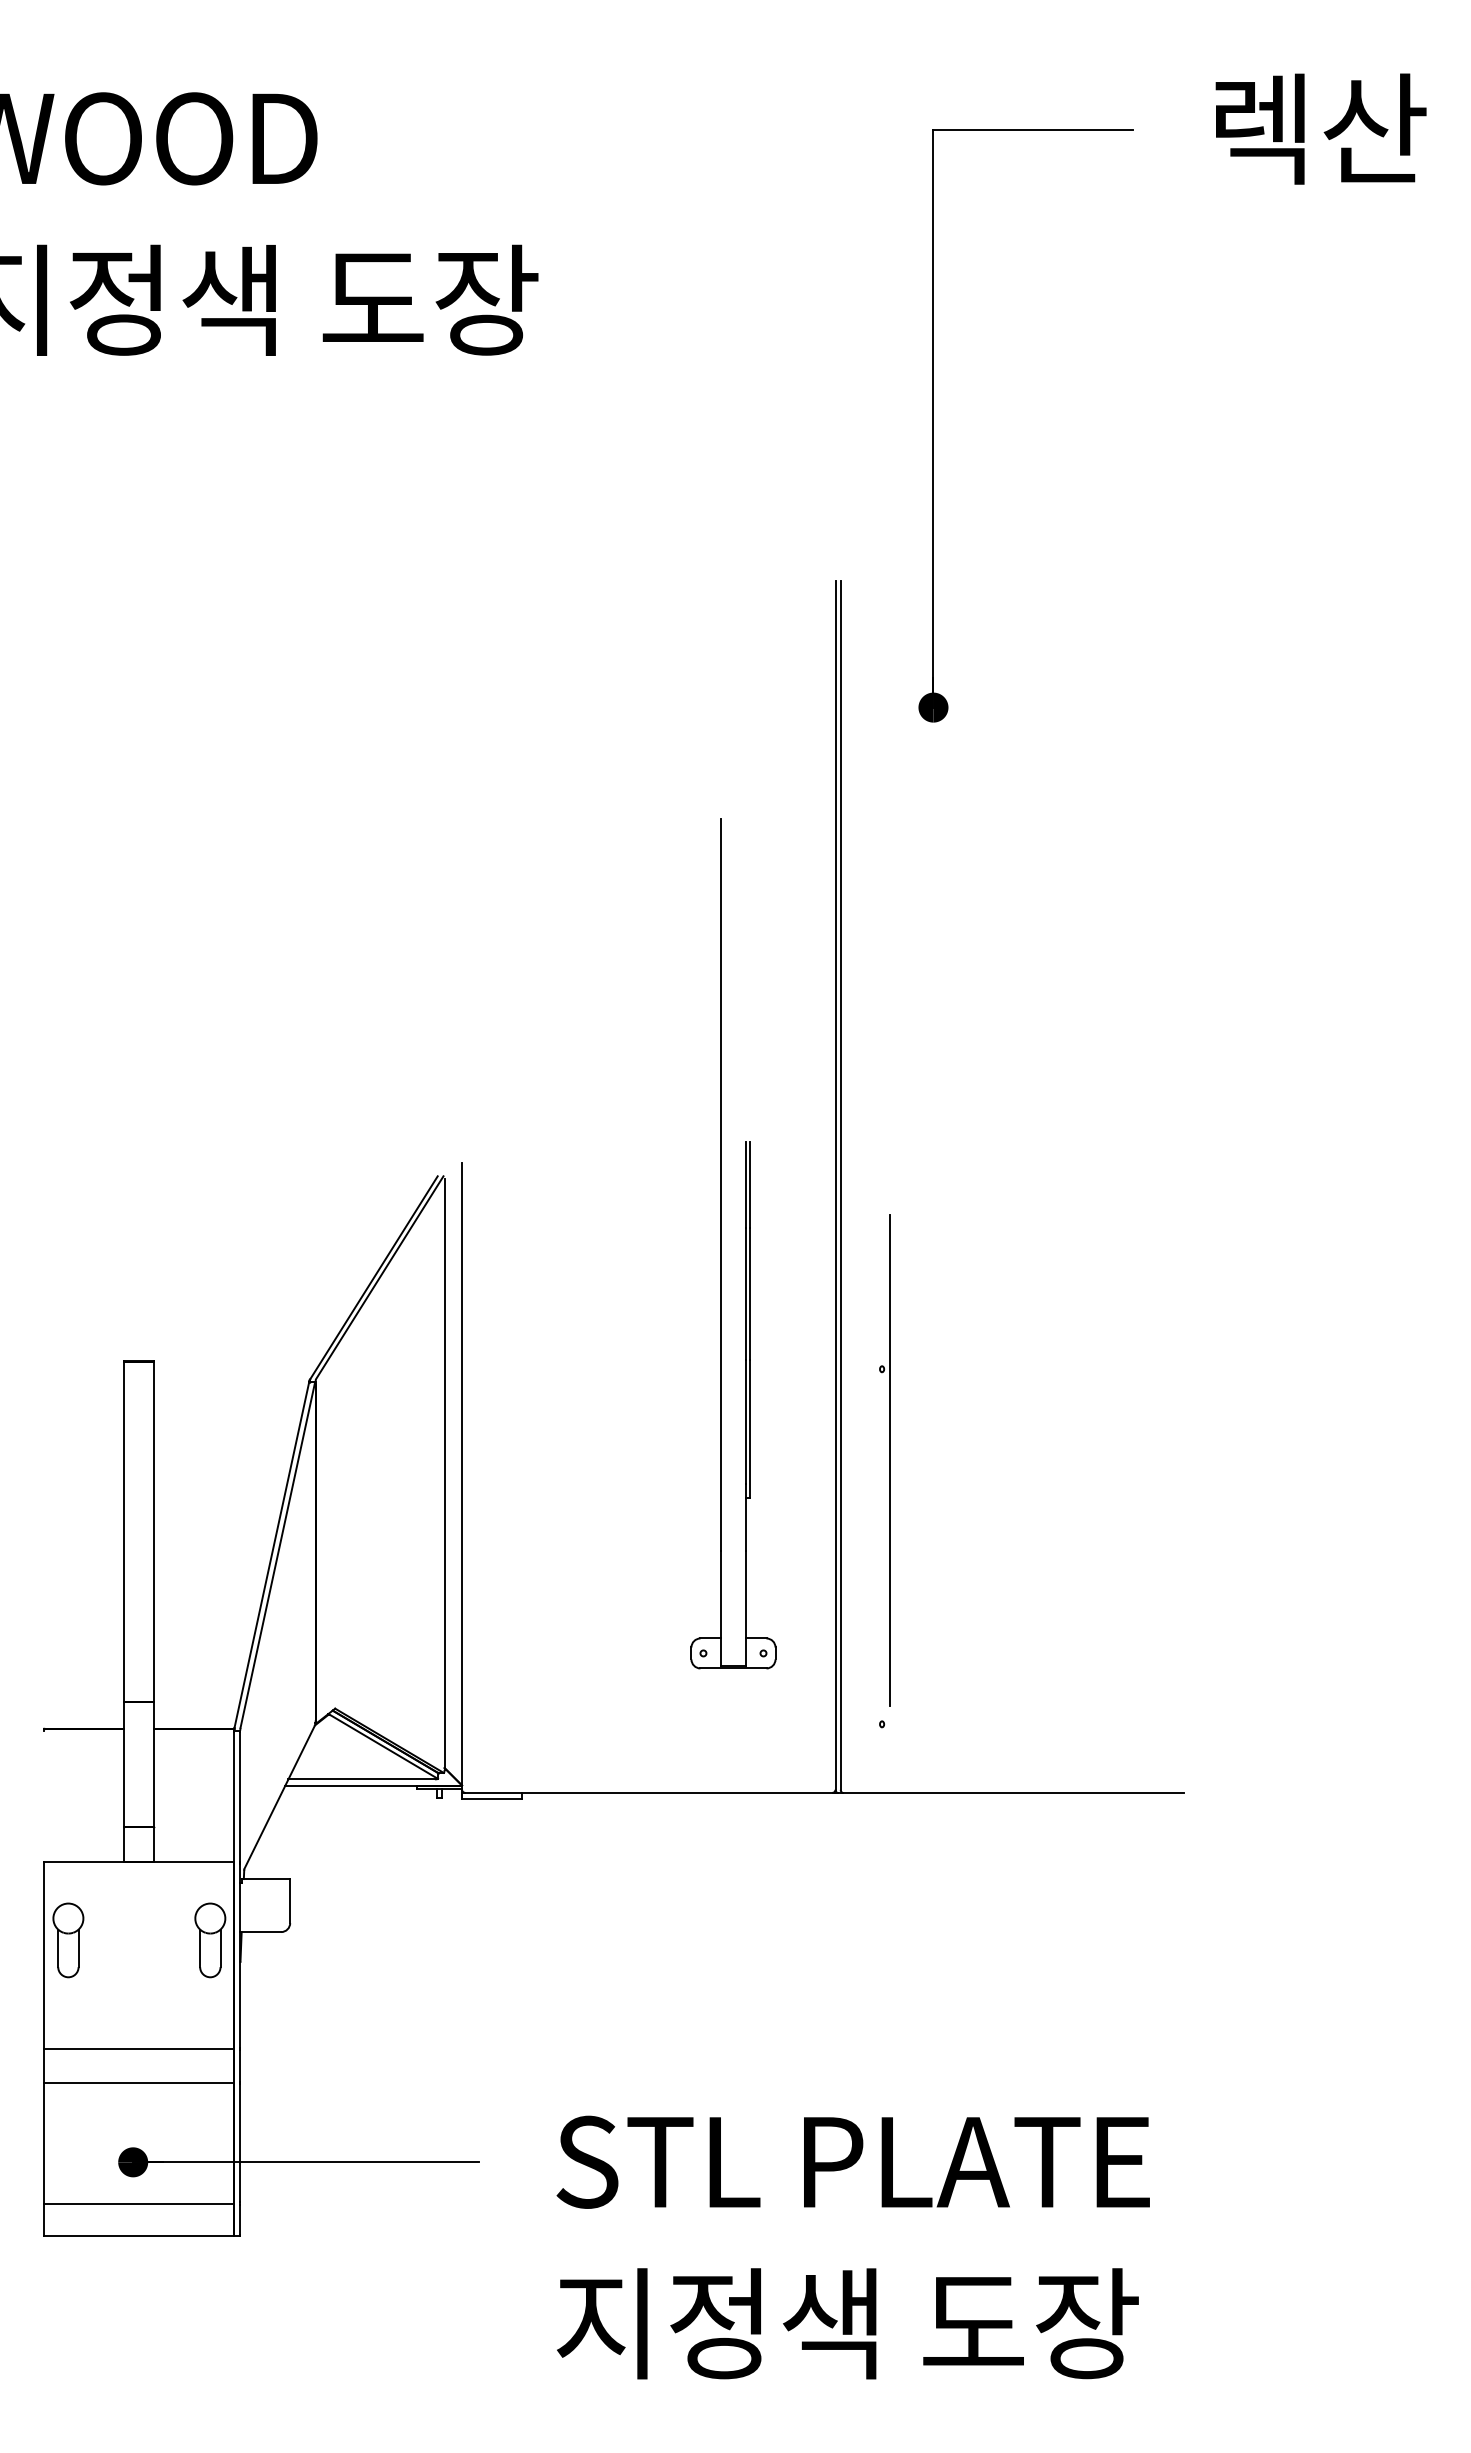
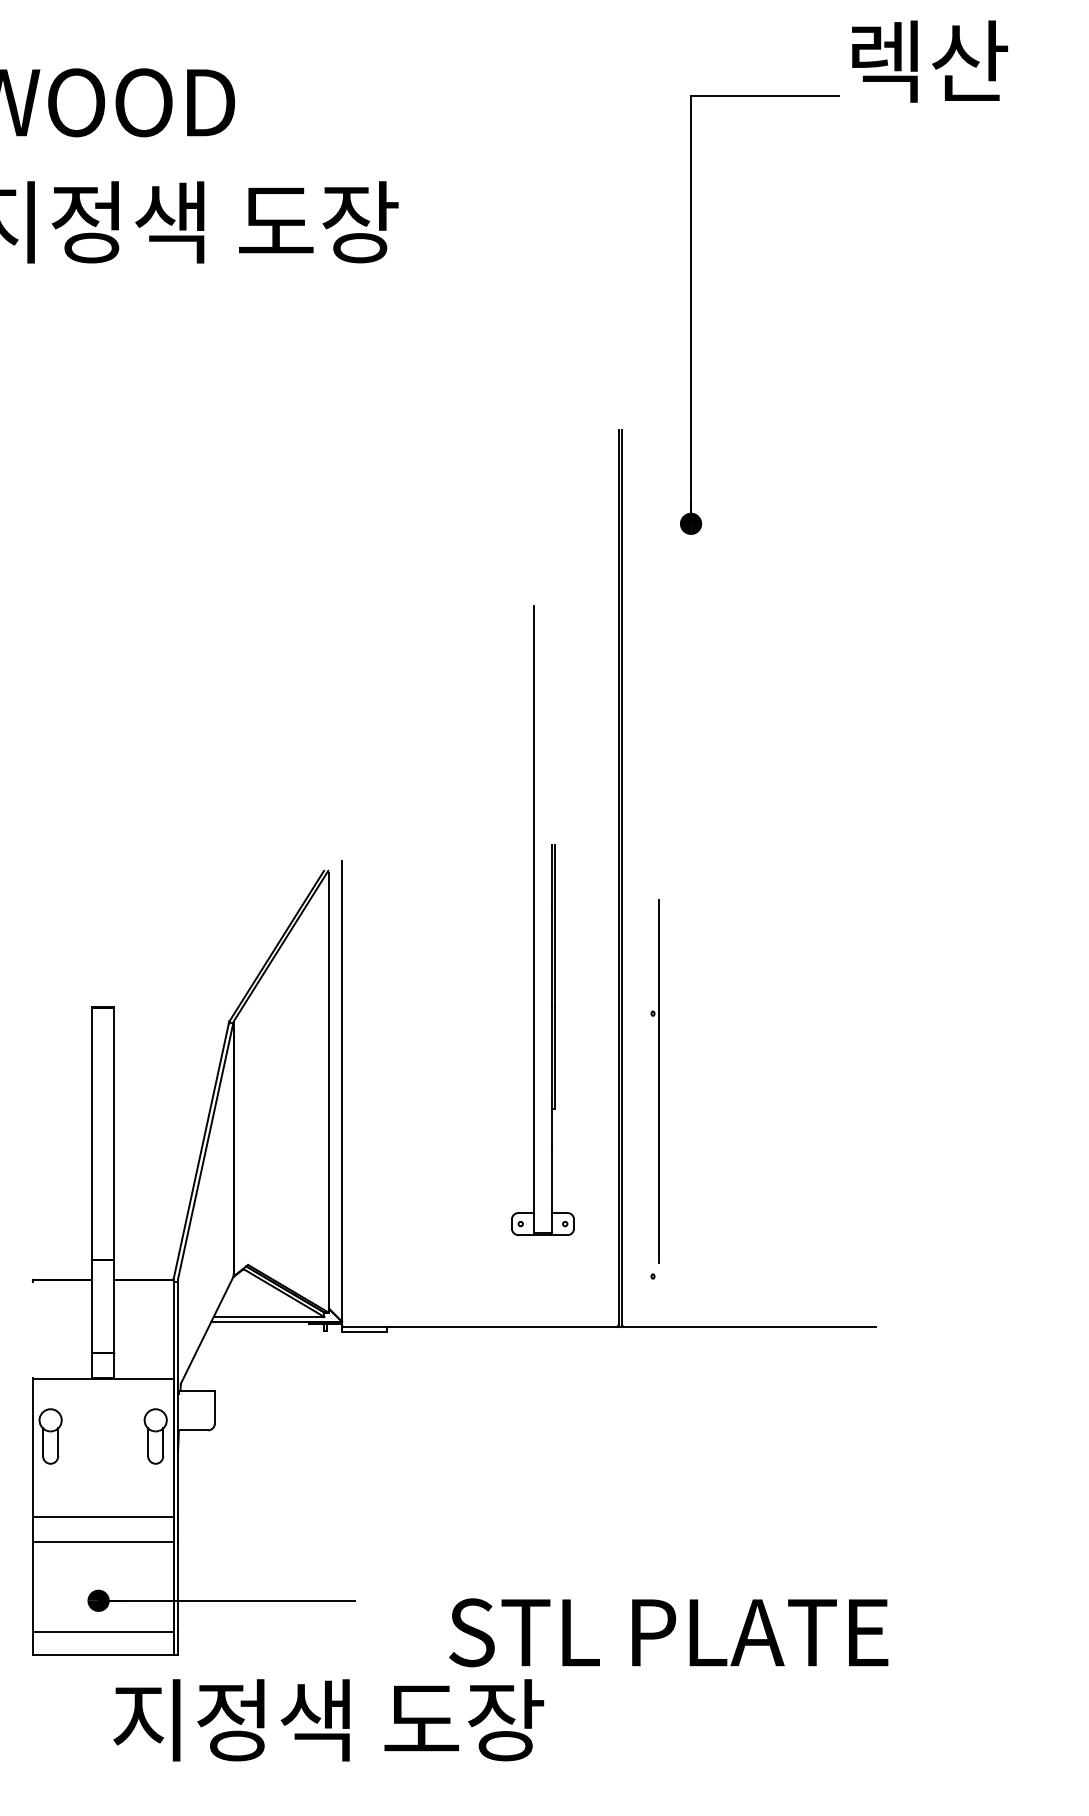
text: (1321, 128) -> (930, 61), moved
text: (853, 2161) -> (668, 1632), moved
text: (847, 2324) -> (328, 1720), moved

